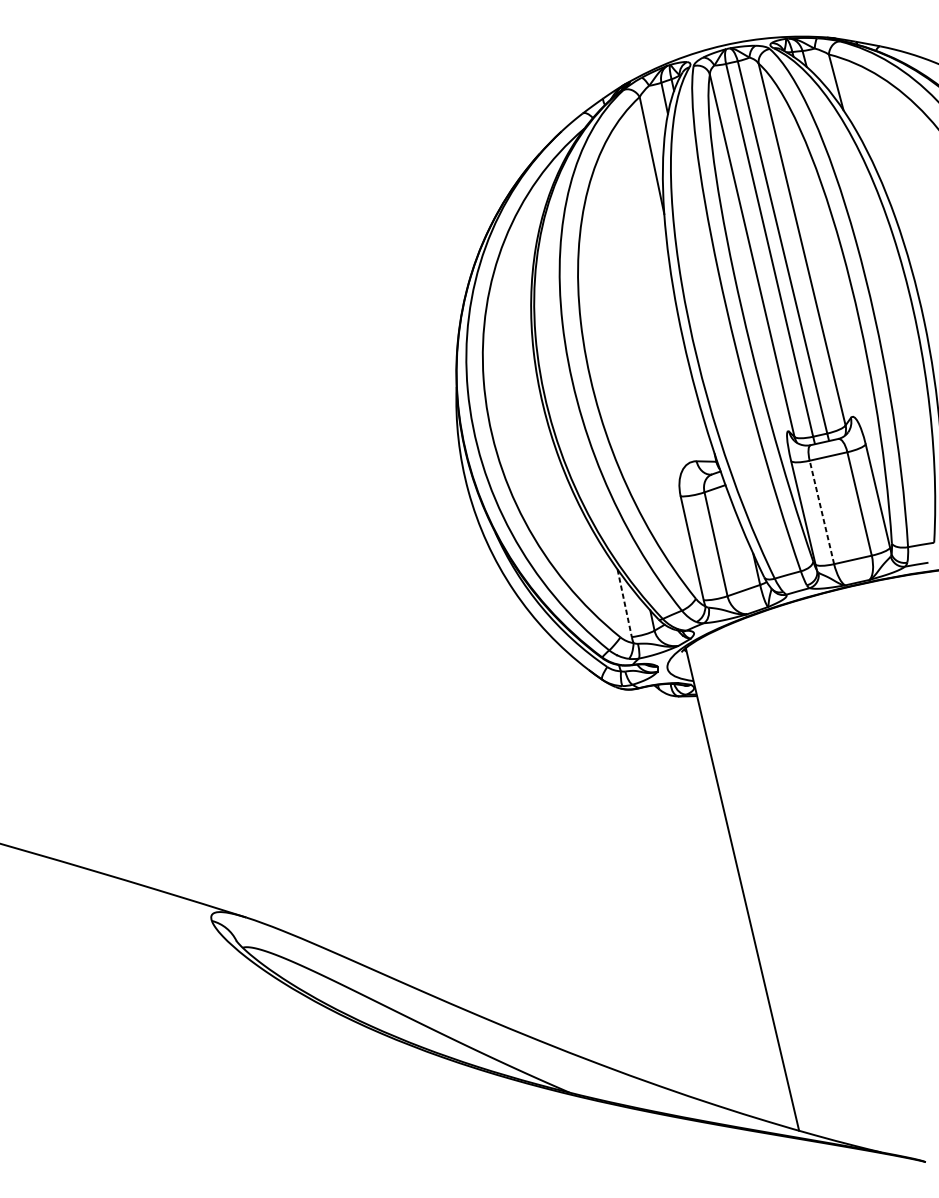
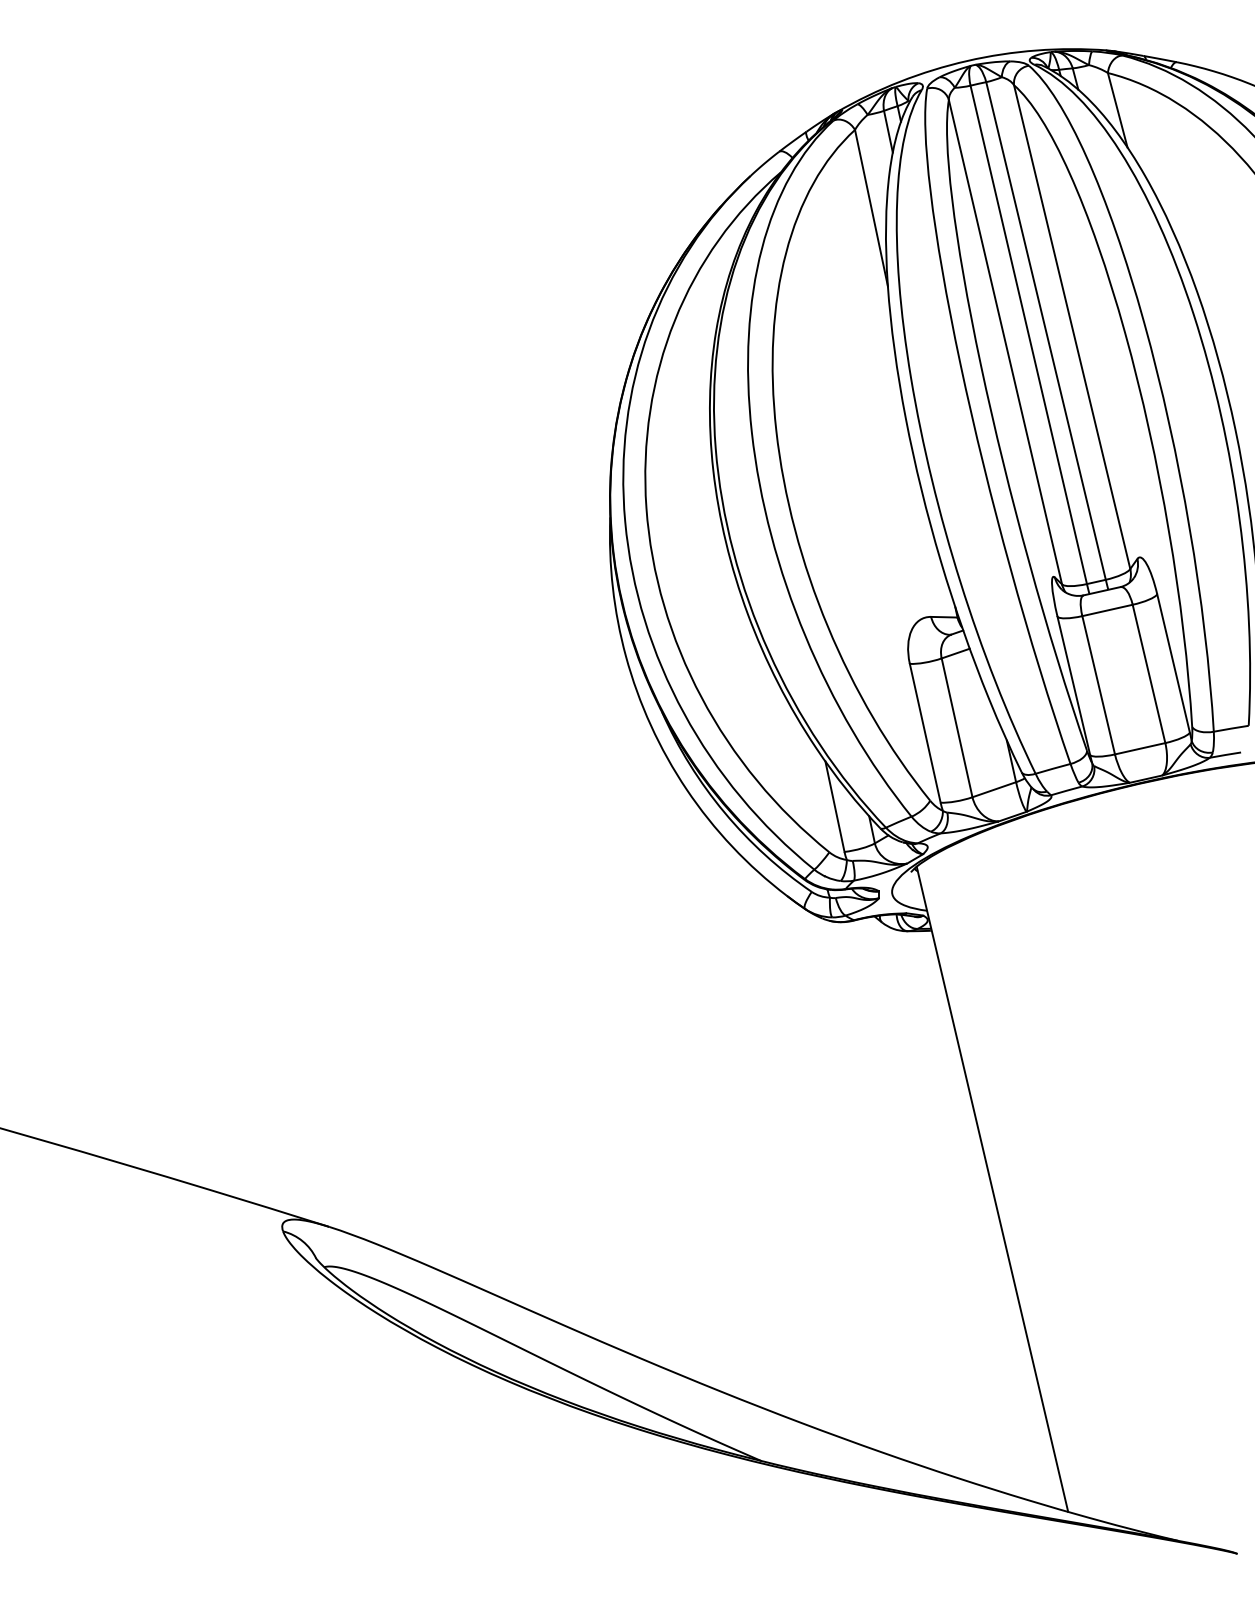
line: (821, 511) -> (1098, 684), dashed -> solid
line: (625, 603) -> (835, 807), dashed -> solid

